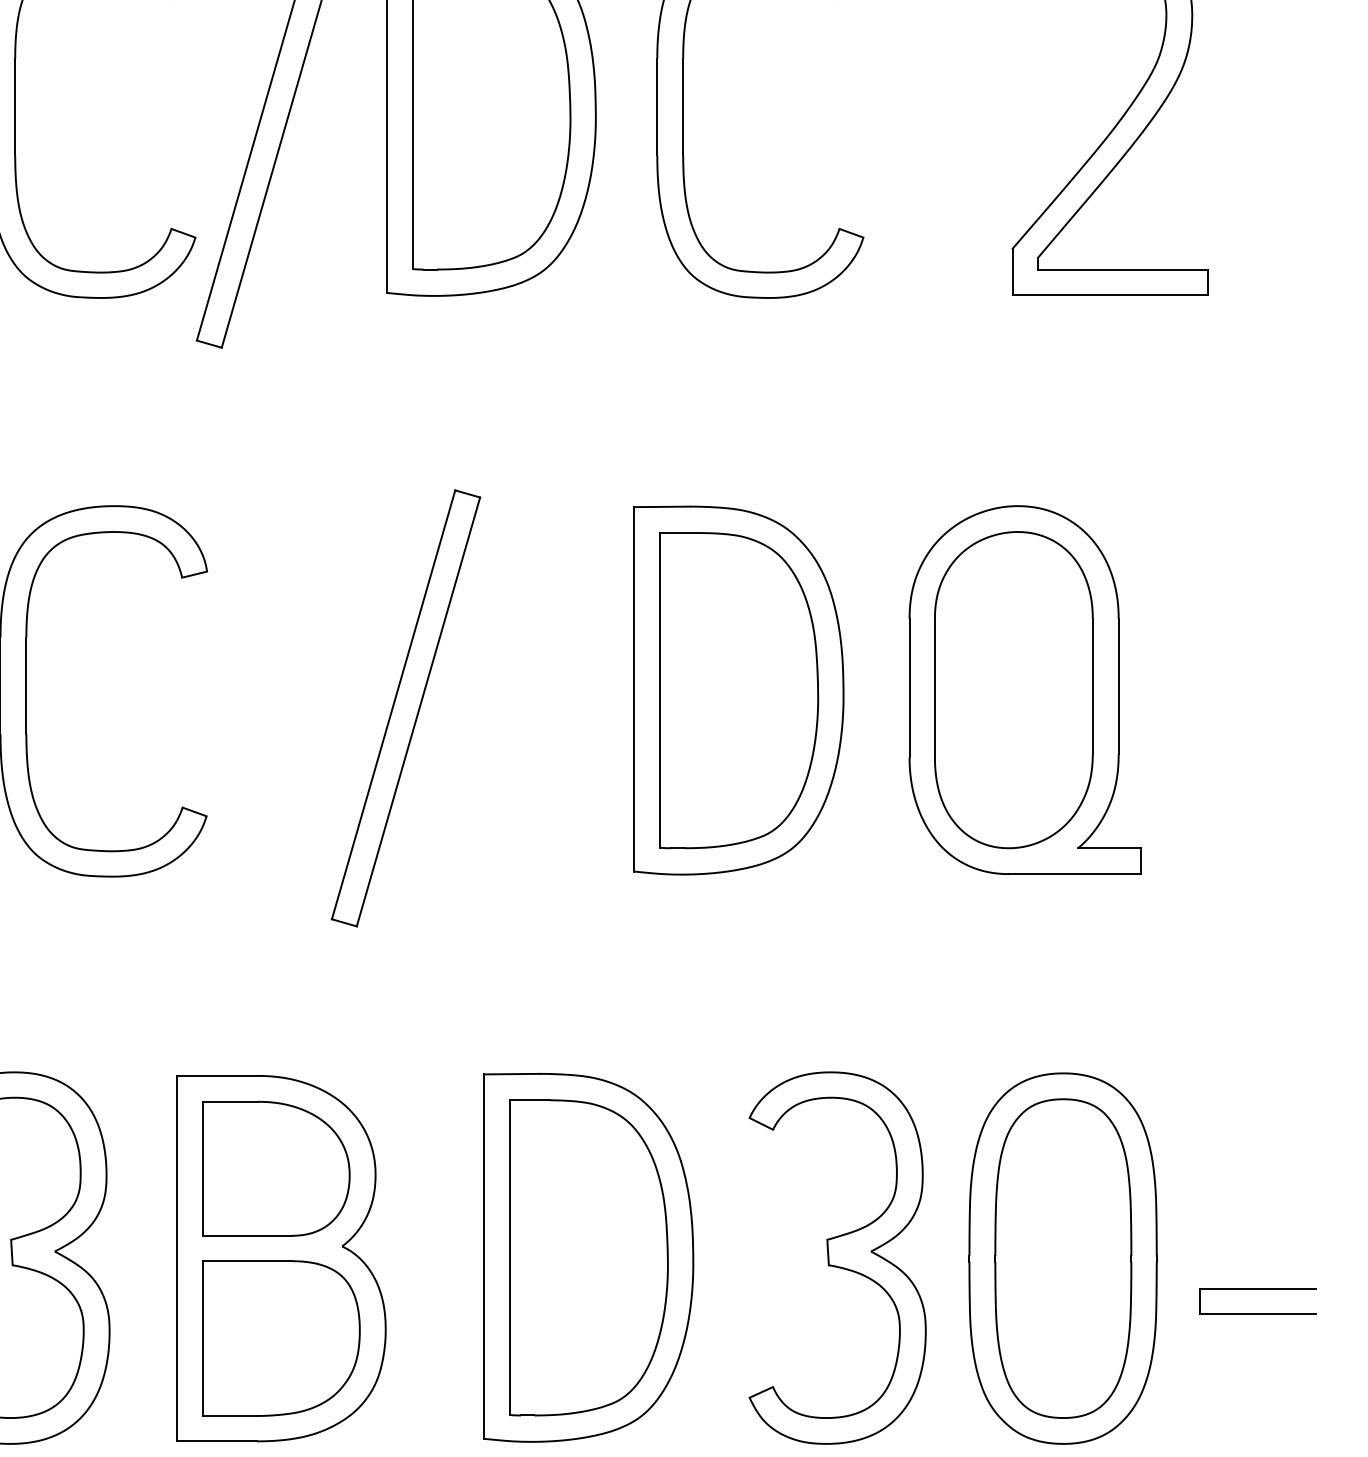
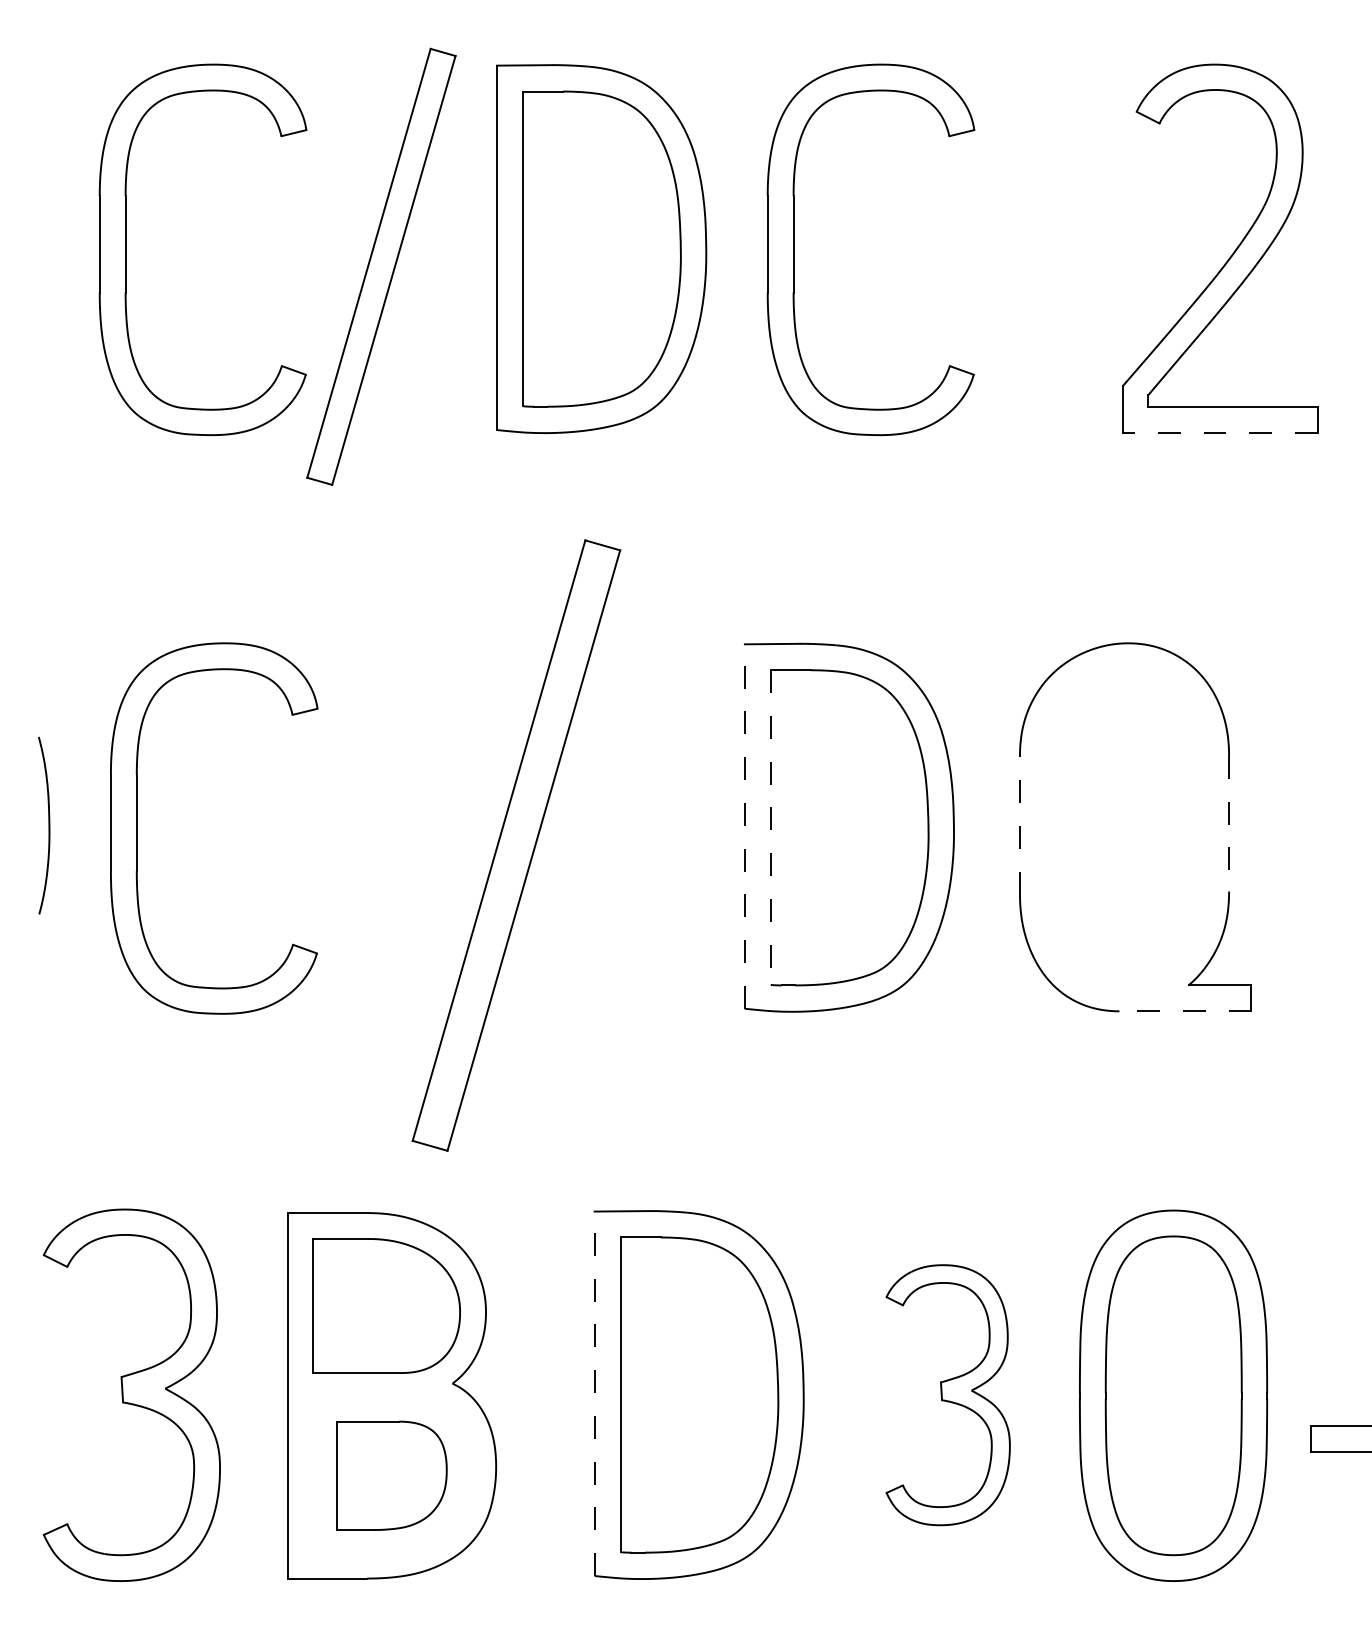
line: (1109, 295) -> (1219, 432), solid -> dashed
line: (1119, 686) -> (1229, 823), solid -> dashed
line: (909, 687) -> (1019, 824), solid -> dashed
line: (634, 689) -> (744, 826), solid -> dashed
part: (1014, 690) -> (1124, 827), removed
line: (660, 691) -> (770, 828), solid -> dashed
part: (406, 708) -> (516, 845), size x1.4
line: (1075, 874) -> (1185, 1011), solid -> dashed
line: (484, 1256) -> (594, 1393), solid -> dashed
part: (838, 1257) -> (948, 1394), size x0.7
part: (281, 1338) -> (391, 1475), size x0.7

